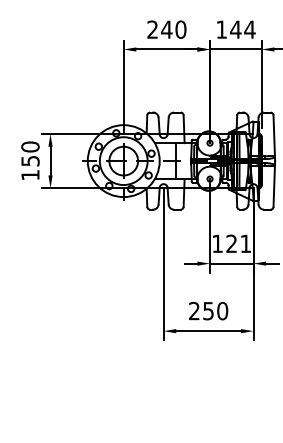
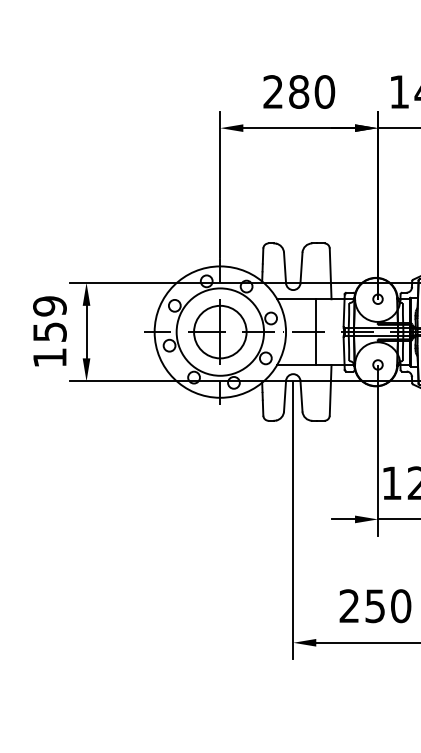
text: (166, 29) -> (298, 91), 240 -> 280
text: (30, 146) -> (49, 305), 150 -> 159

